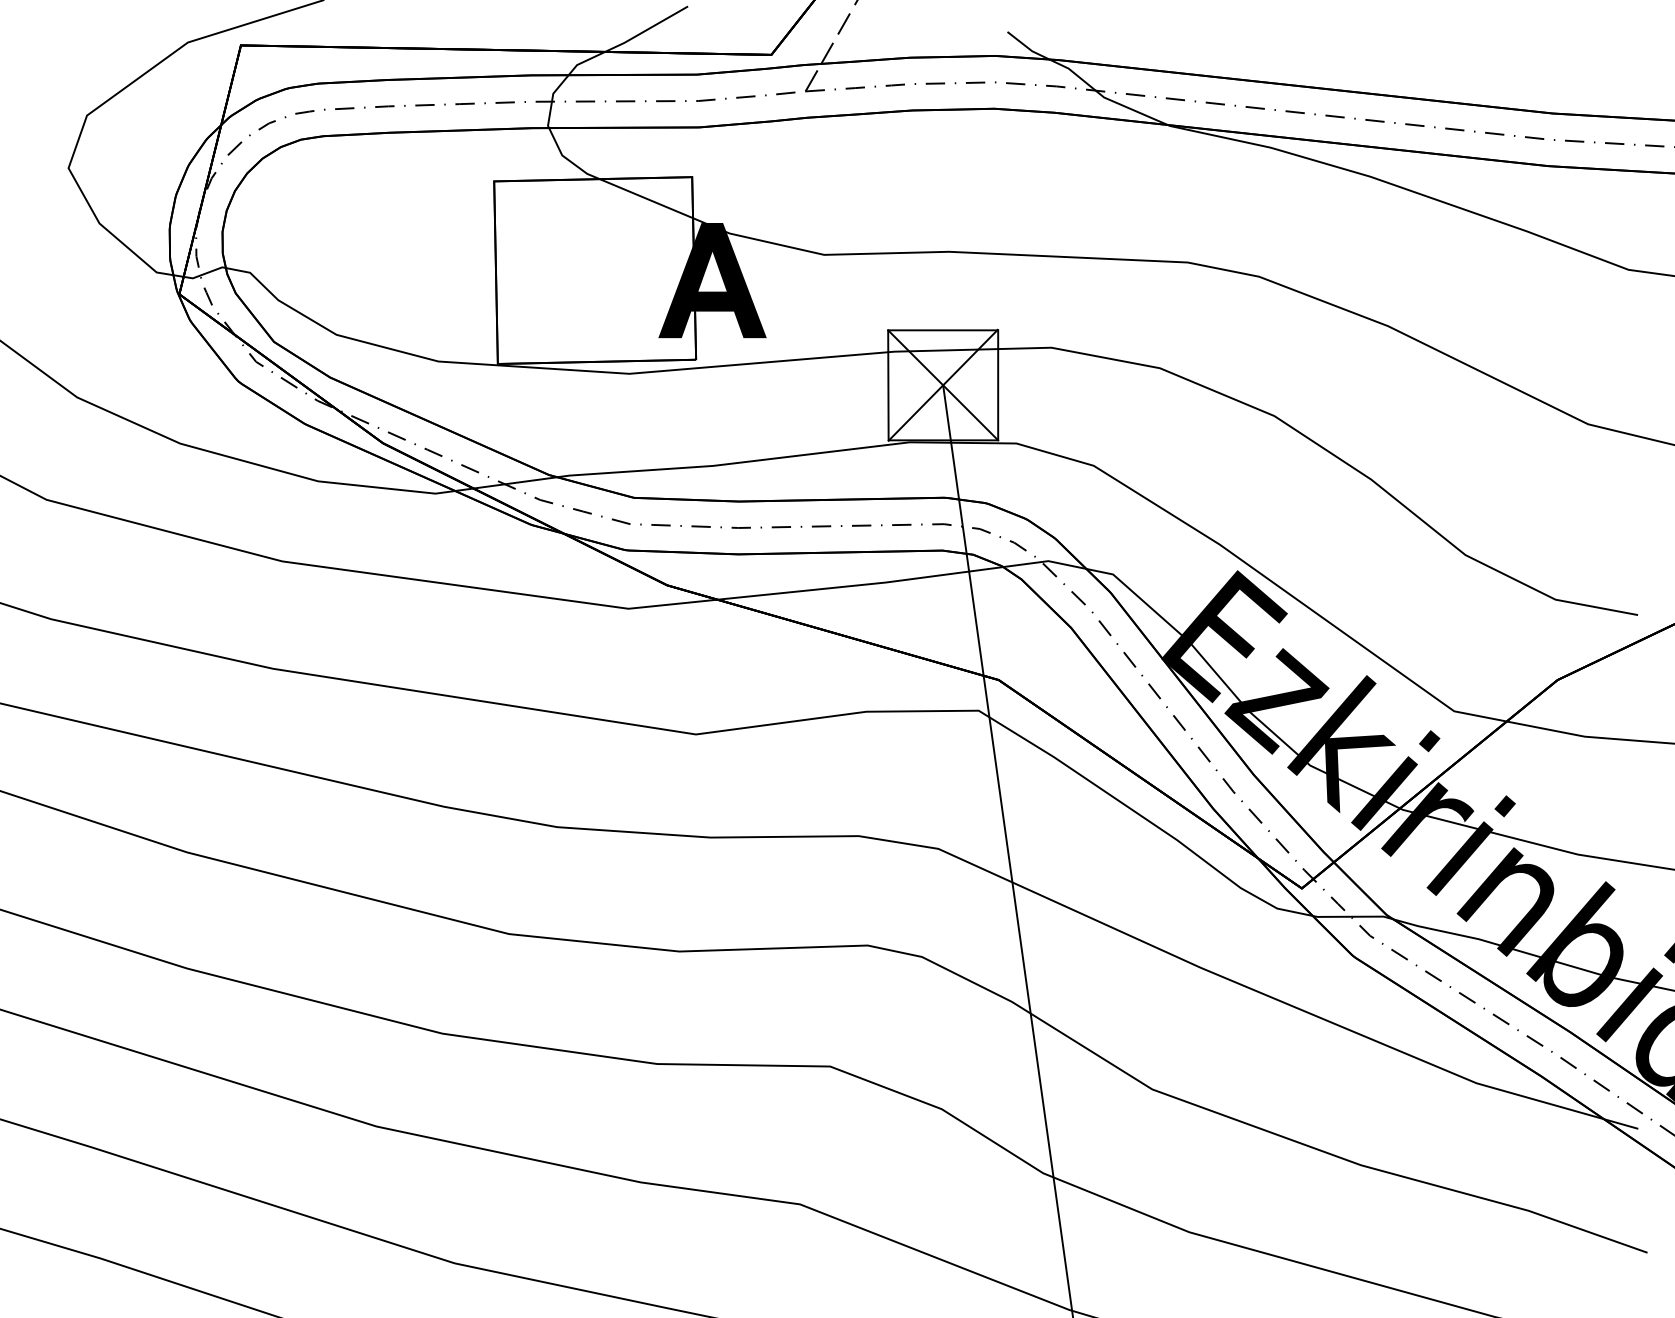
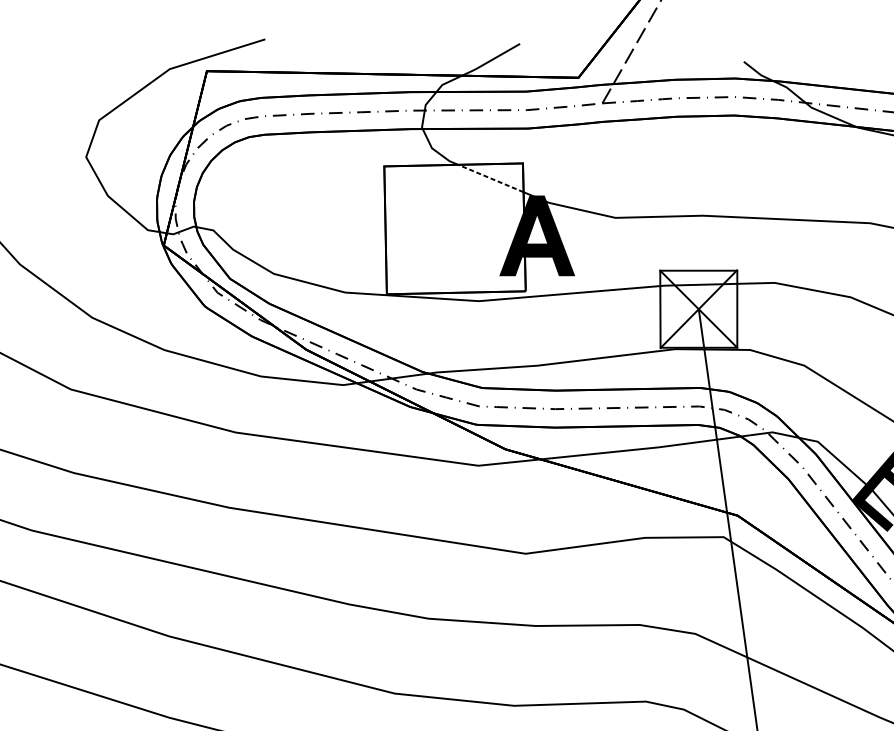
line: (646, 198) -> (490, 178), solid -> dashed

